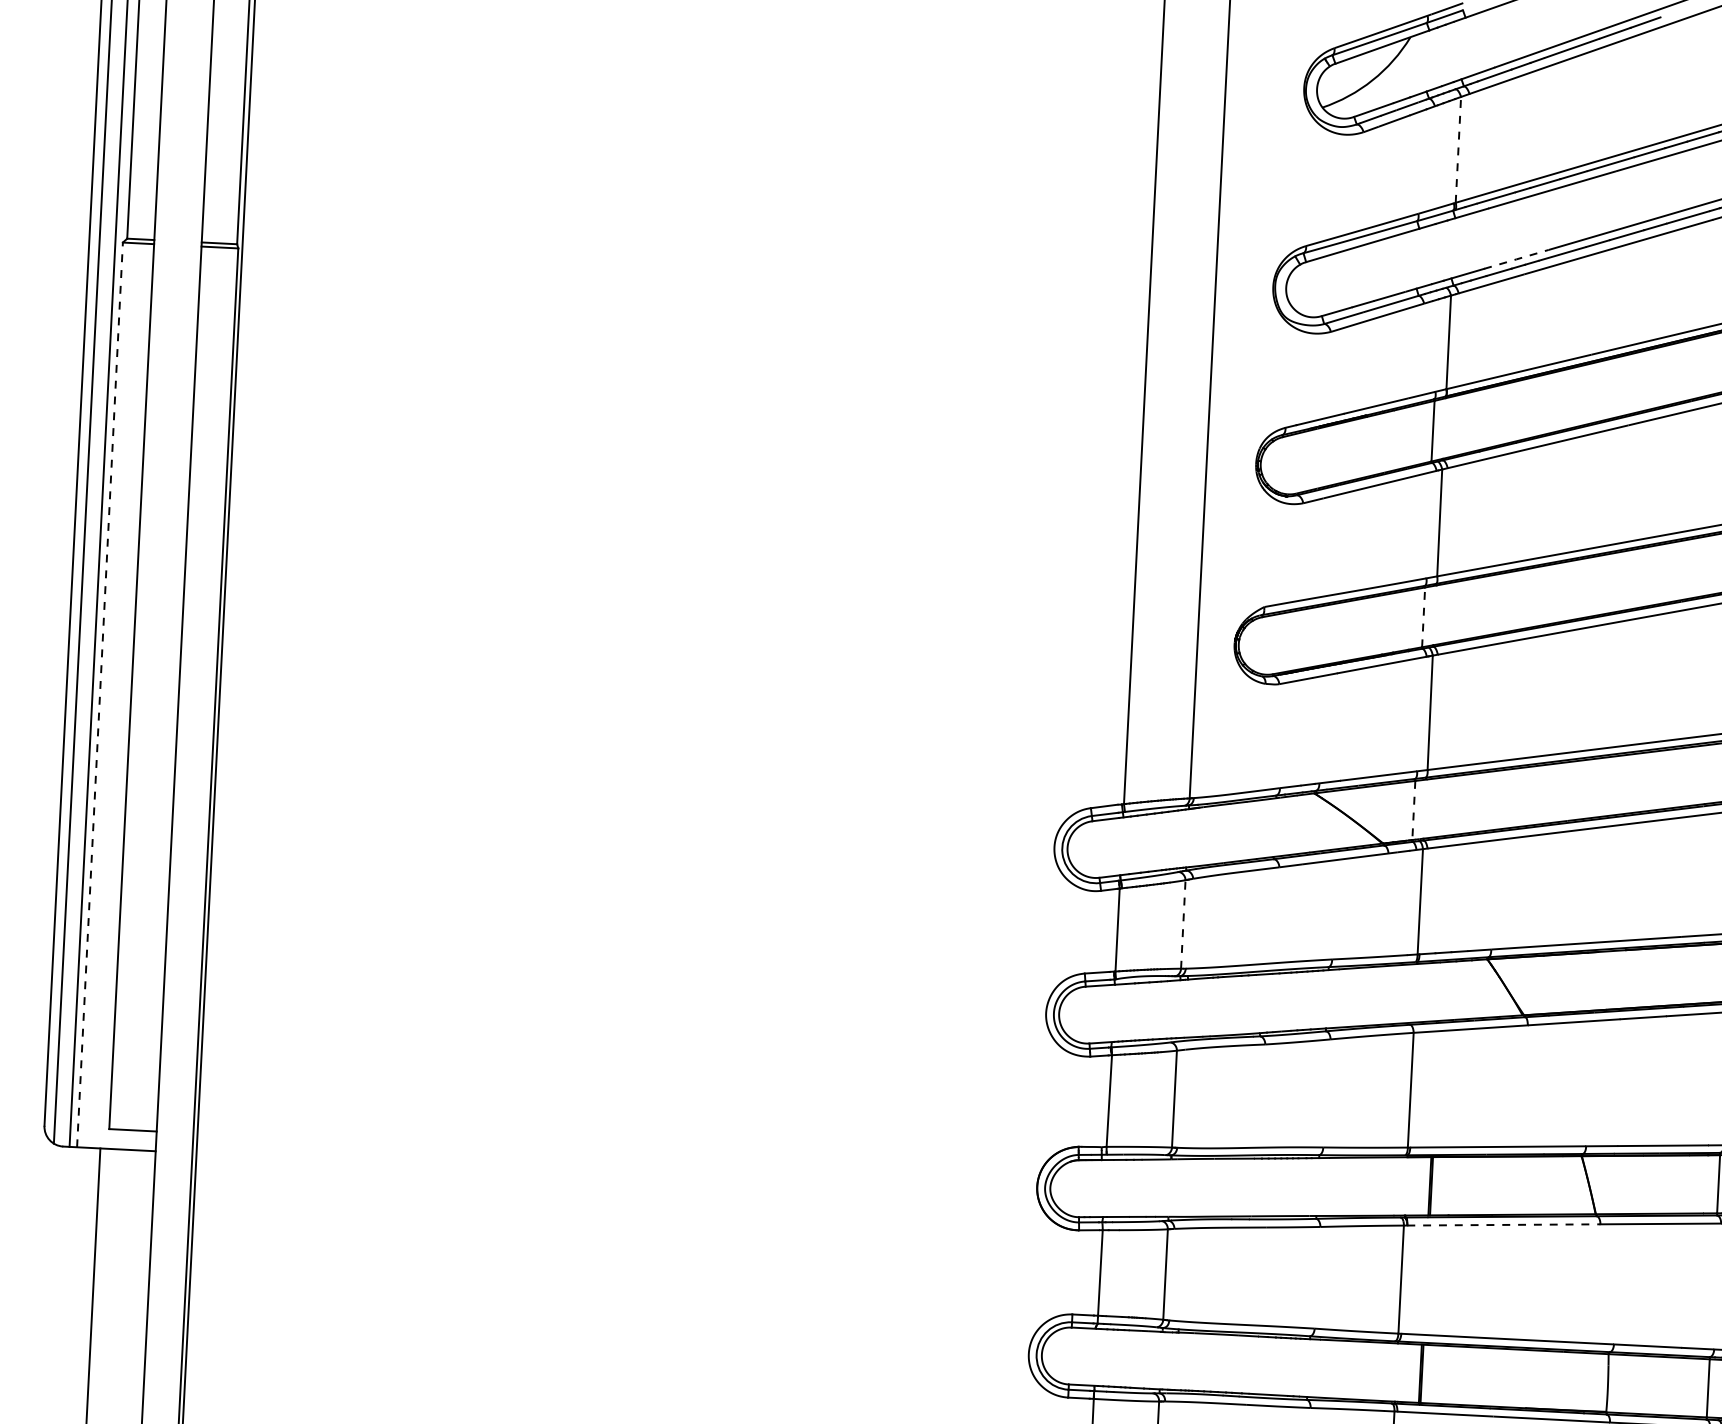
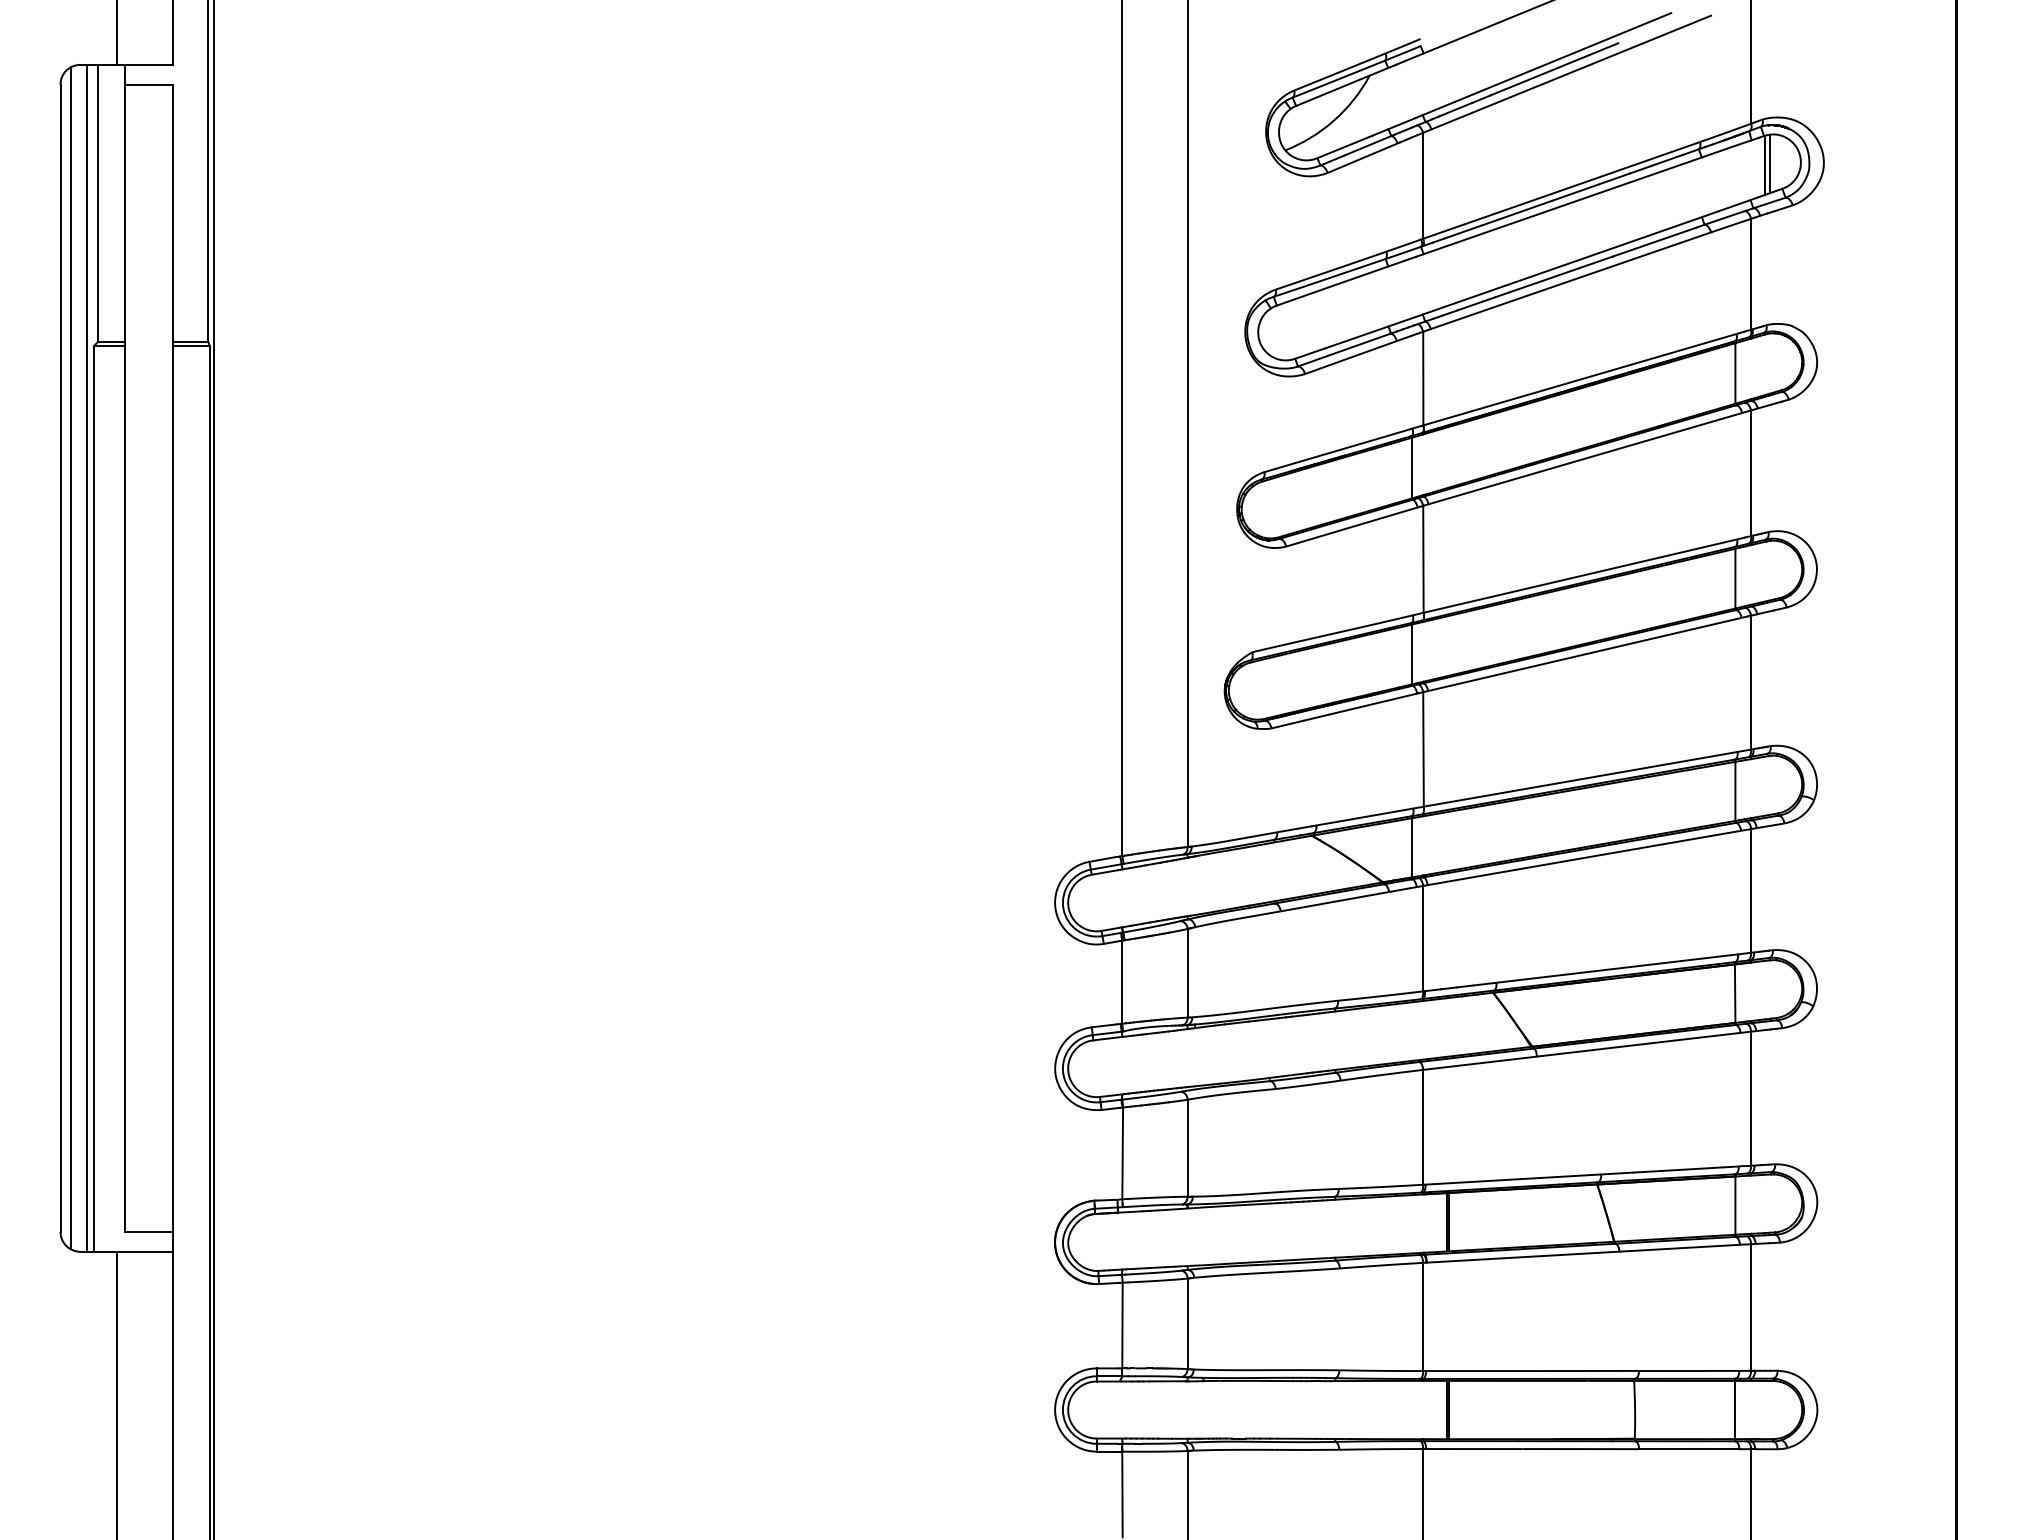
line: (1458, 149) -> (1423, 185), dashed -> solid
line: (1516, 259) -> (1486, 292), dashed -> solid
line: (1423, 617) -> (1412, 654), dashed -> solid
line: (100, 694) -> (94, 798), dashed -> solid
line: (1414, 810) -> (1412, 847), dashed -> solid
line: (1183, 923) -> (1187, 972), dashed -> solid
line: (1504, 1225) -> (1523, 1257), dashed -> solid

